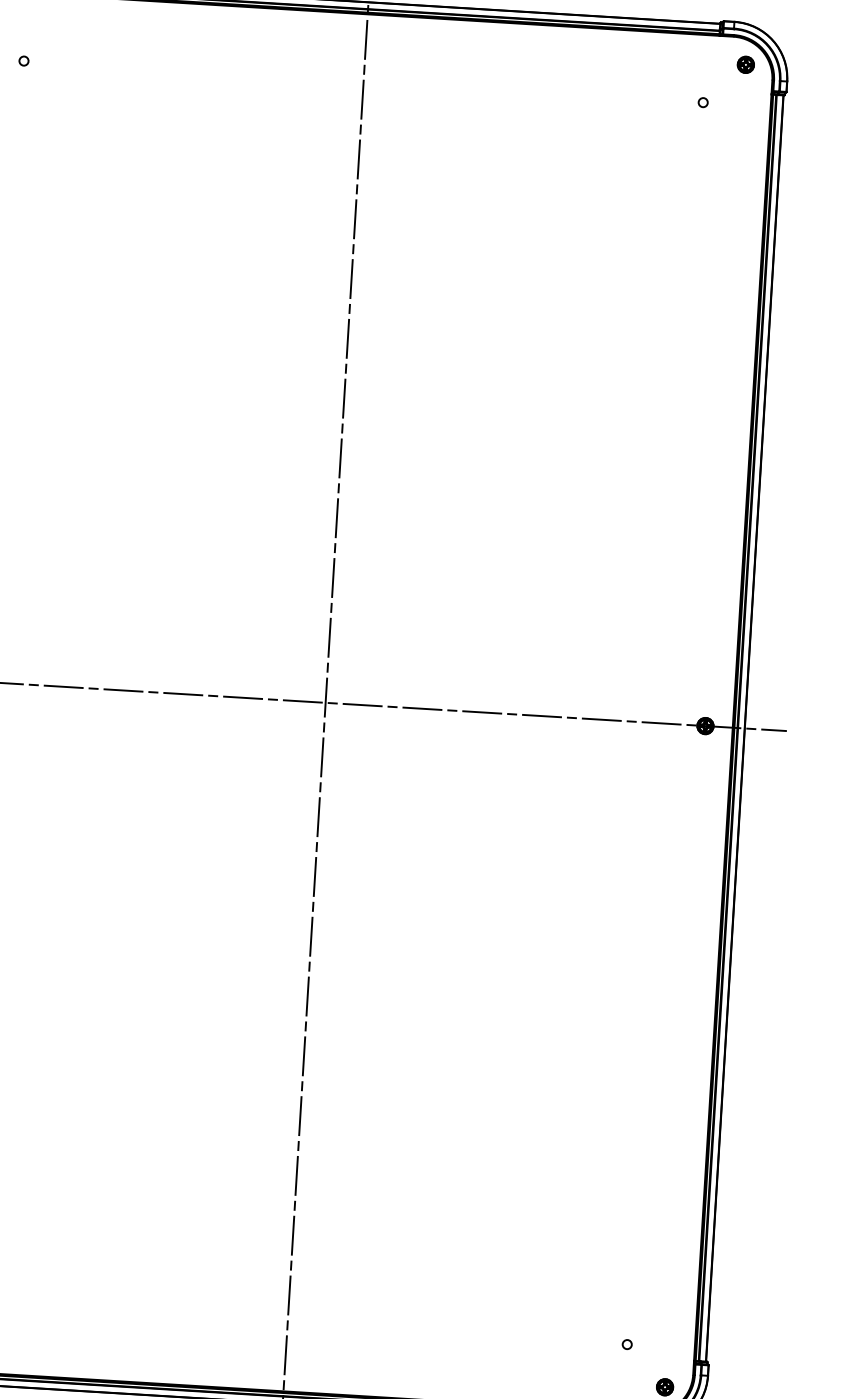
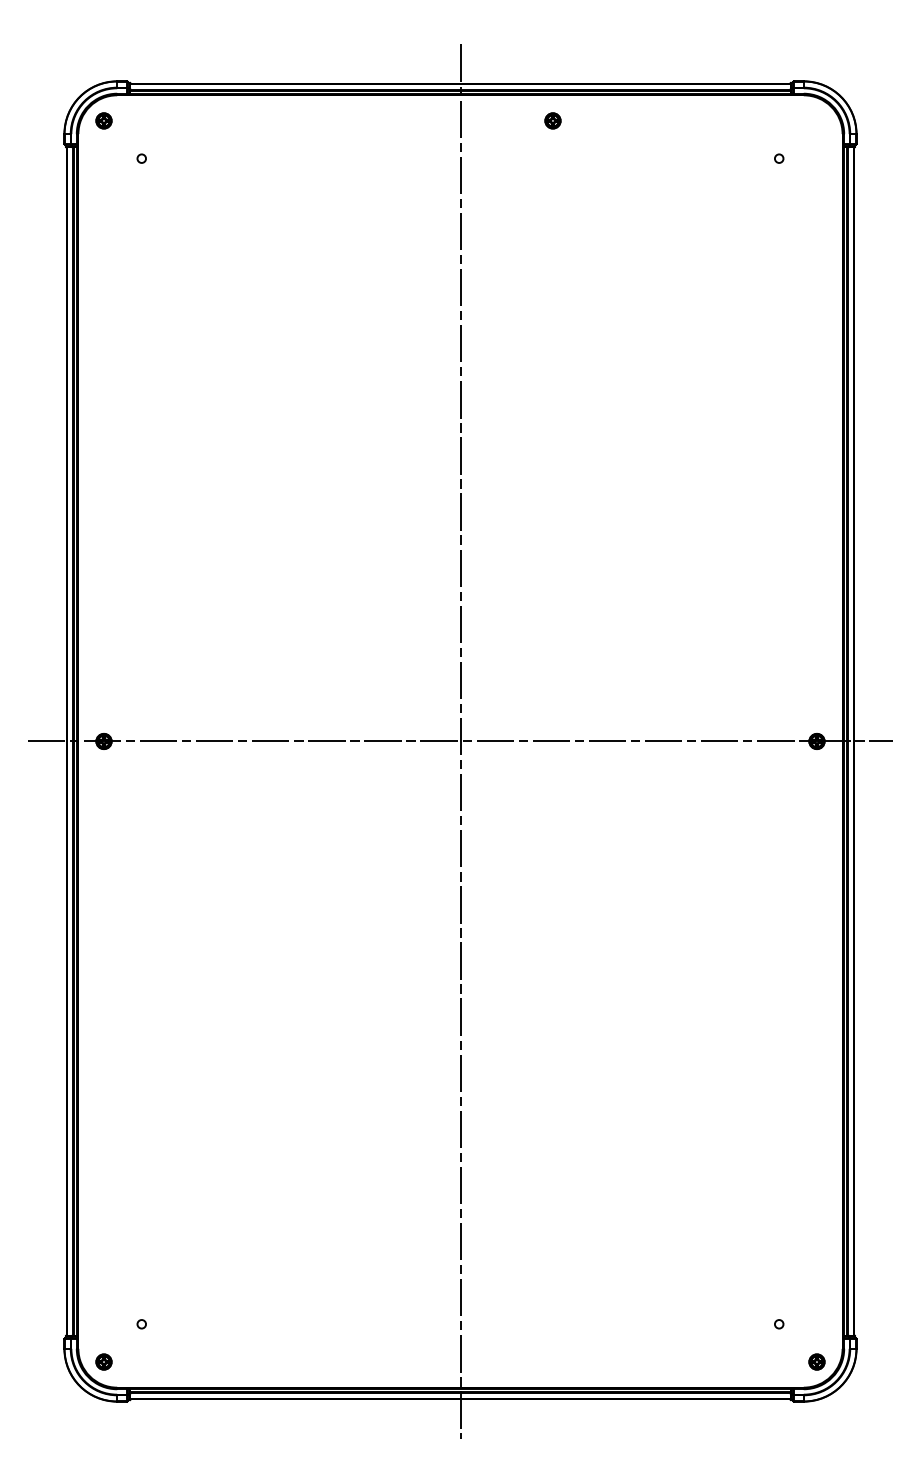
part: (745, 64) -> (552, 120), moved

